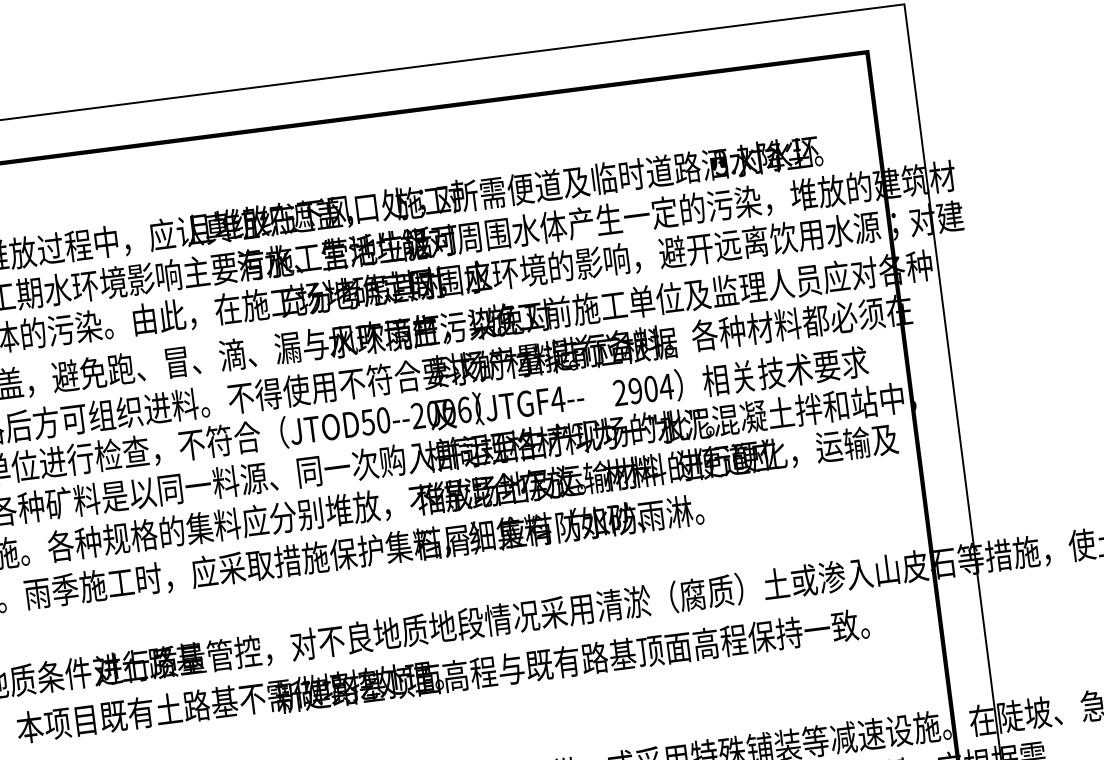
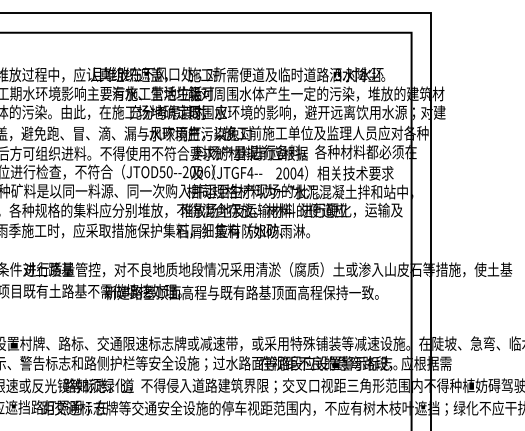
text: (636, 390) -> (286, 173), 2904 -> 2004

